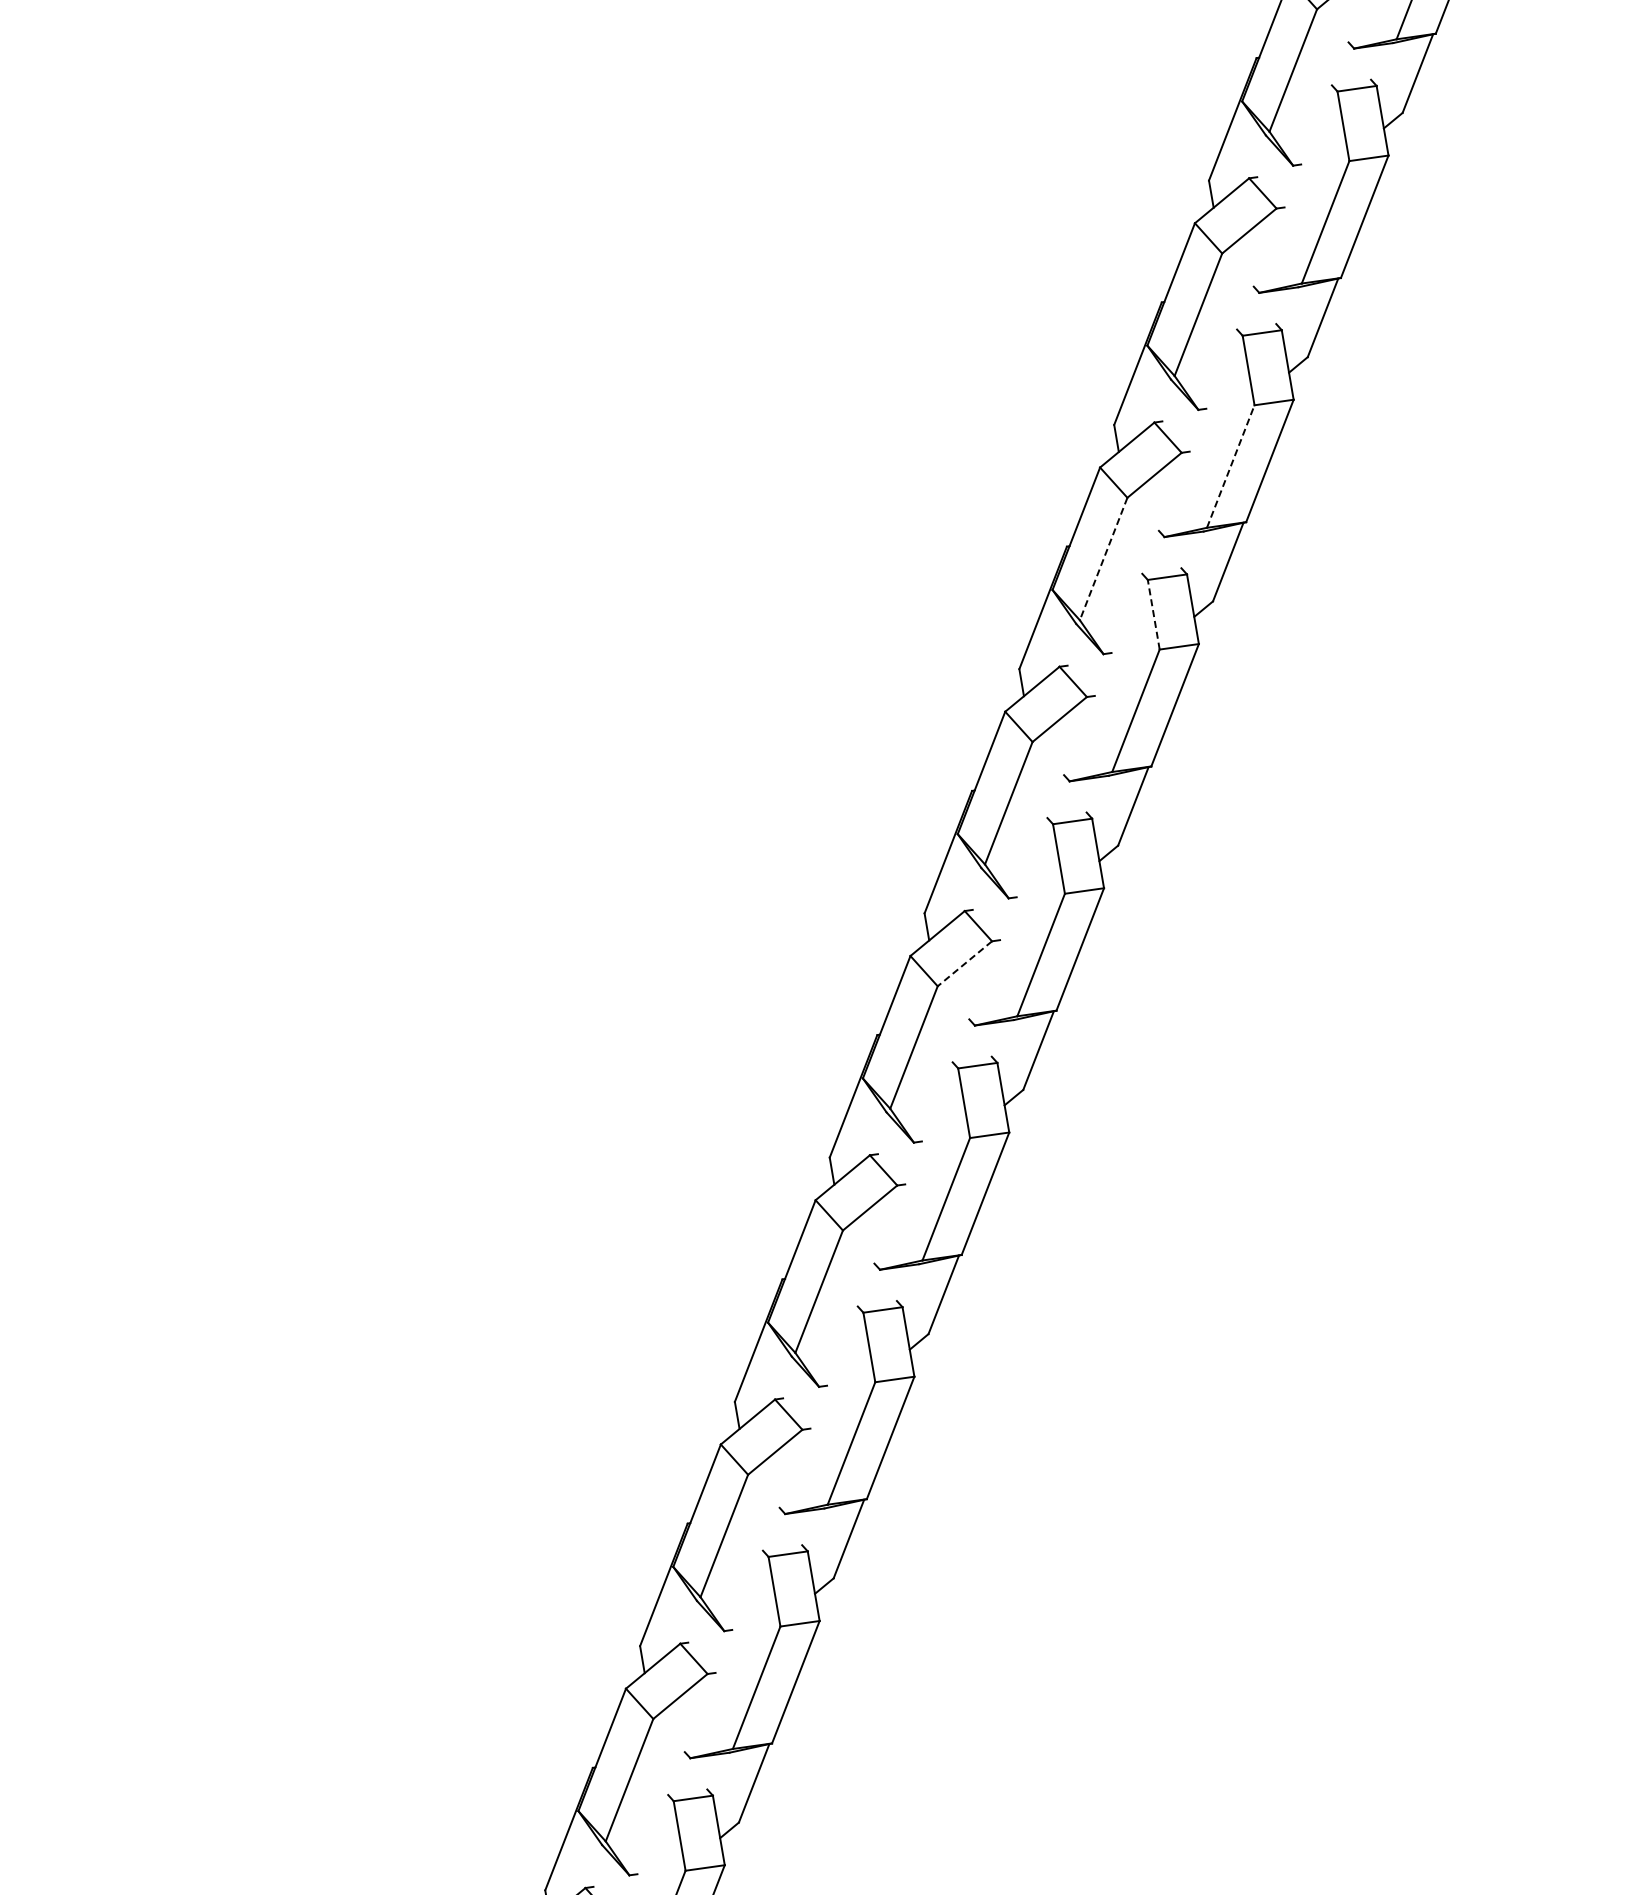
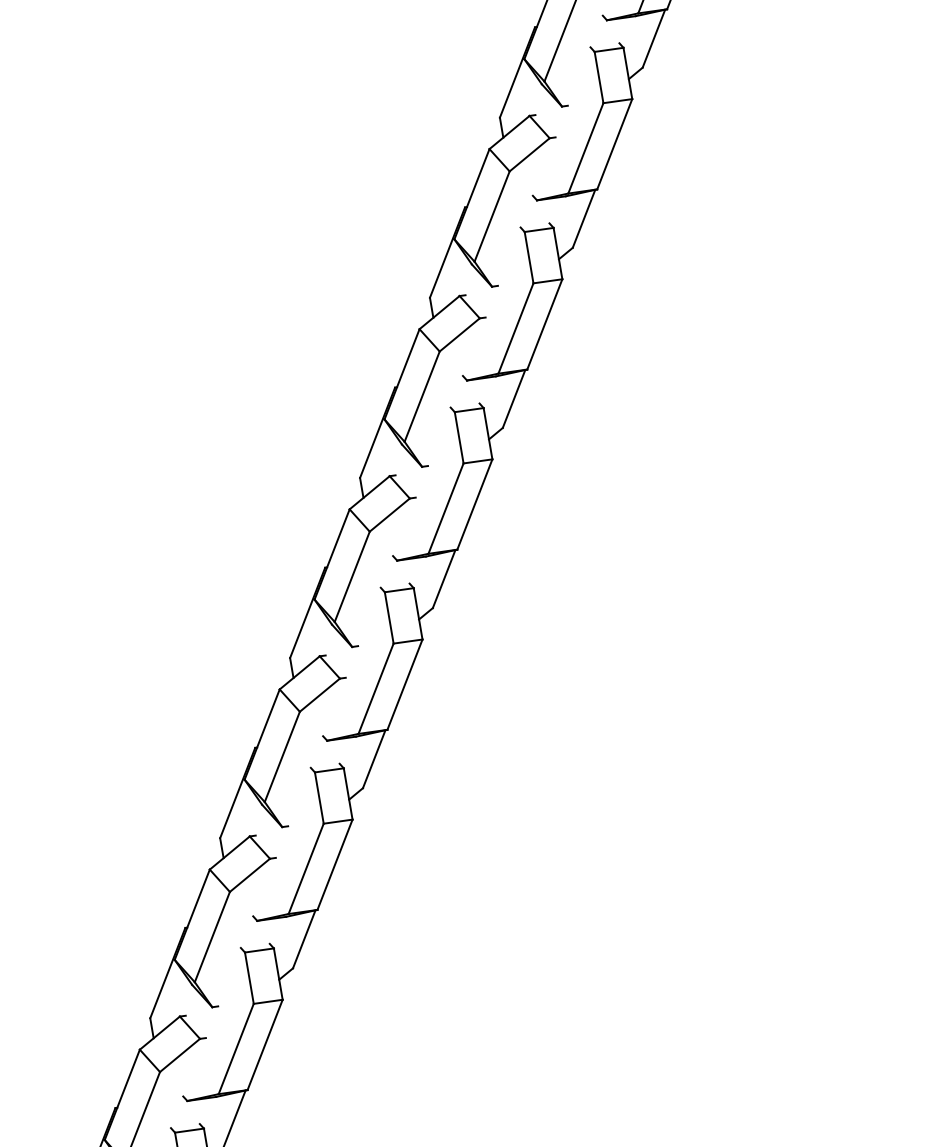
line: (1230, 466) -> (585, 148), dashed -> solid
line: (1103, 559) -> (492, 216), dashed -> solid
line: (1153, 614) -> (528, 257), dashed -> solid
line: (964, 964) -> (389, 515), dashed -> solid

